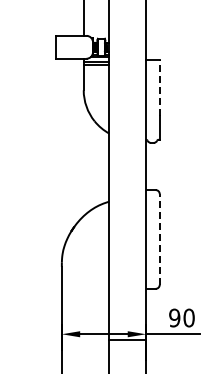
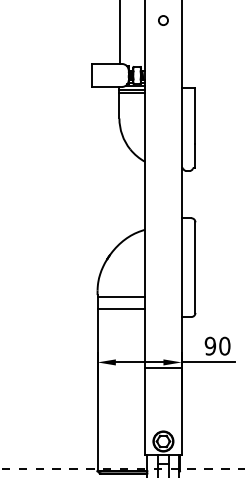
line: (159, 88) -> (195, 116), dashed -> solid
line: (159, 239) -> (195, 267), dashed -> solid
line: (85, 269) -> (121, 297), added
line: (85, 281) -> (121, 309), added

